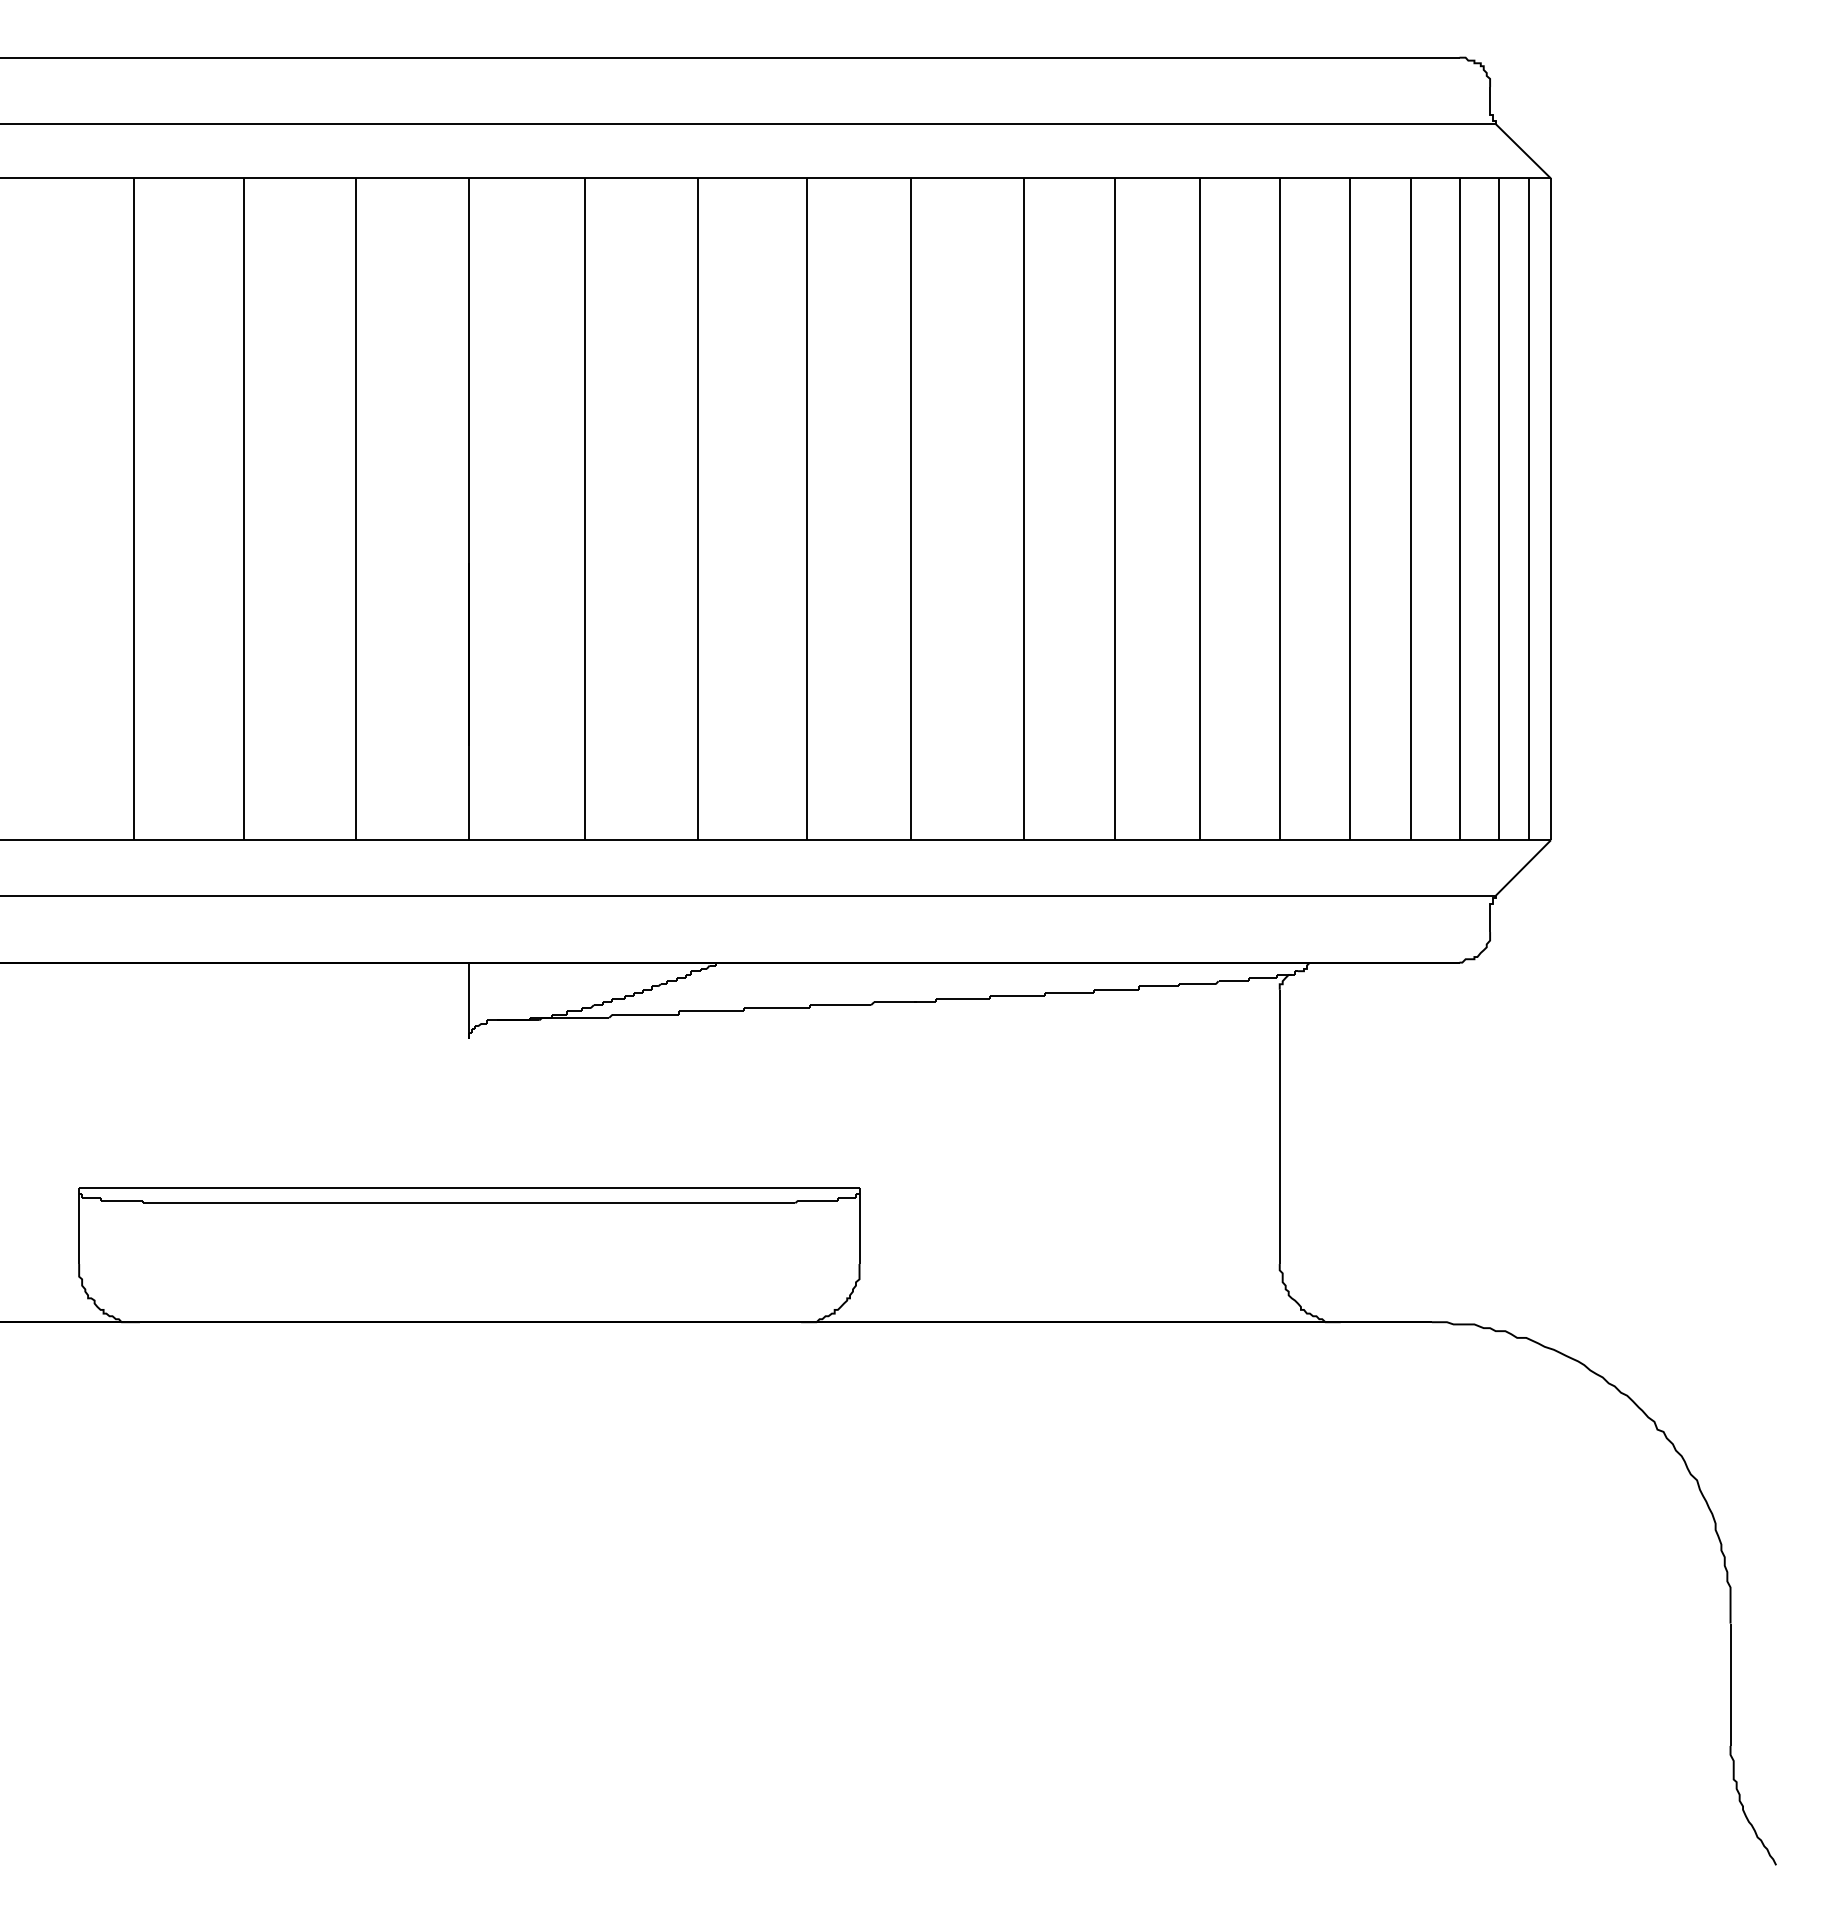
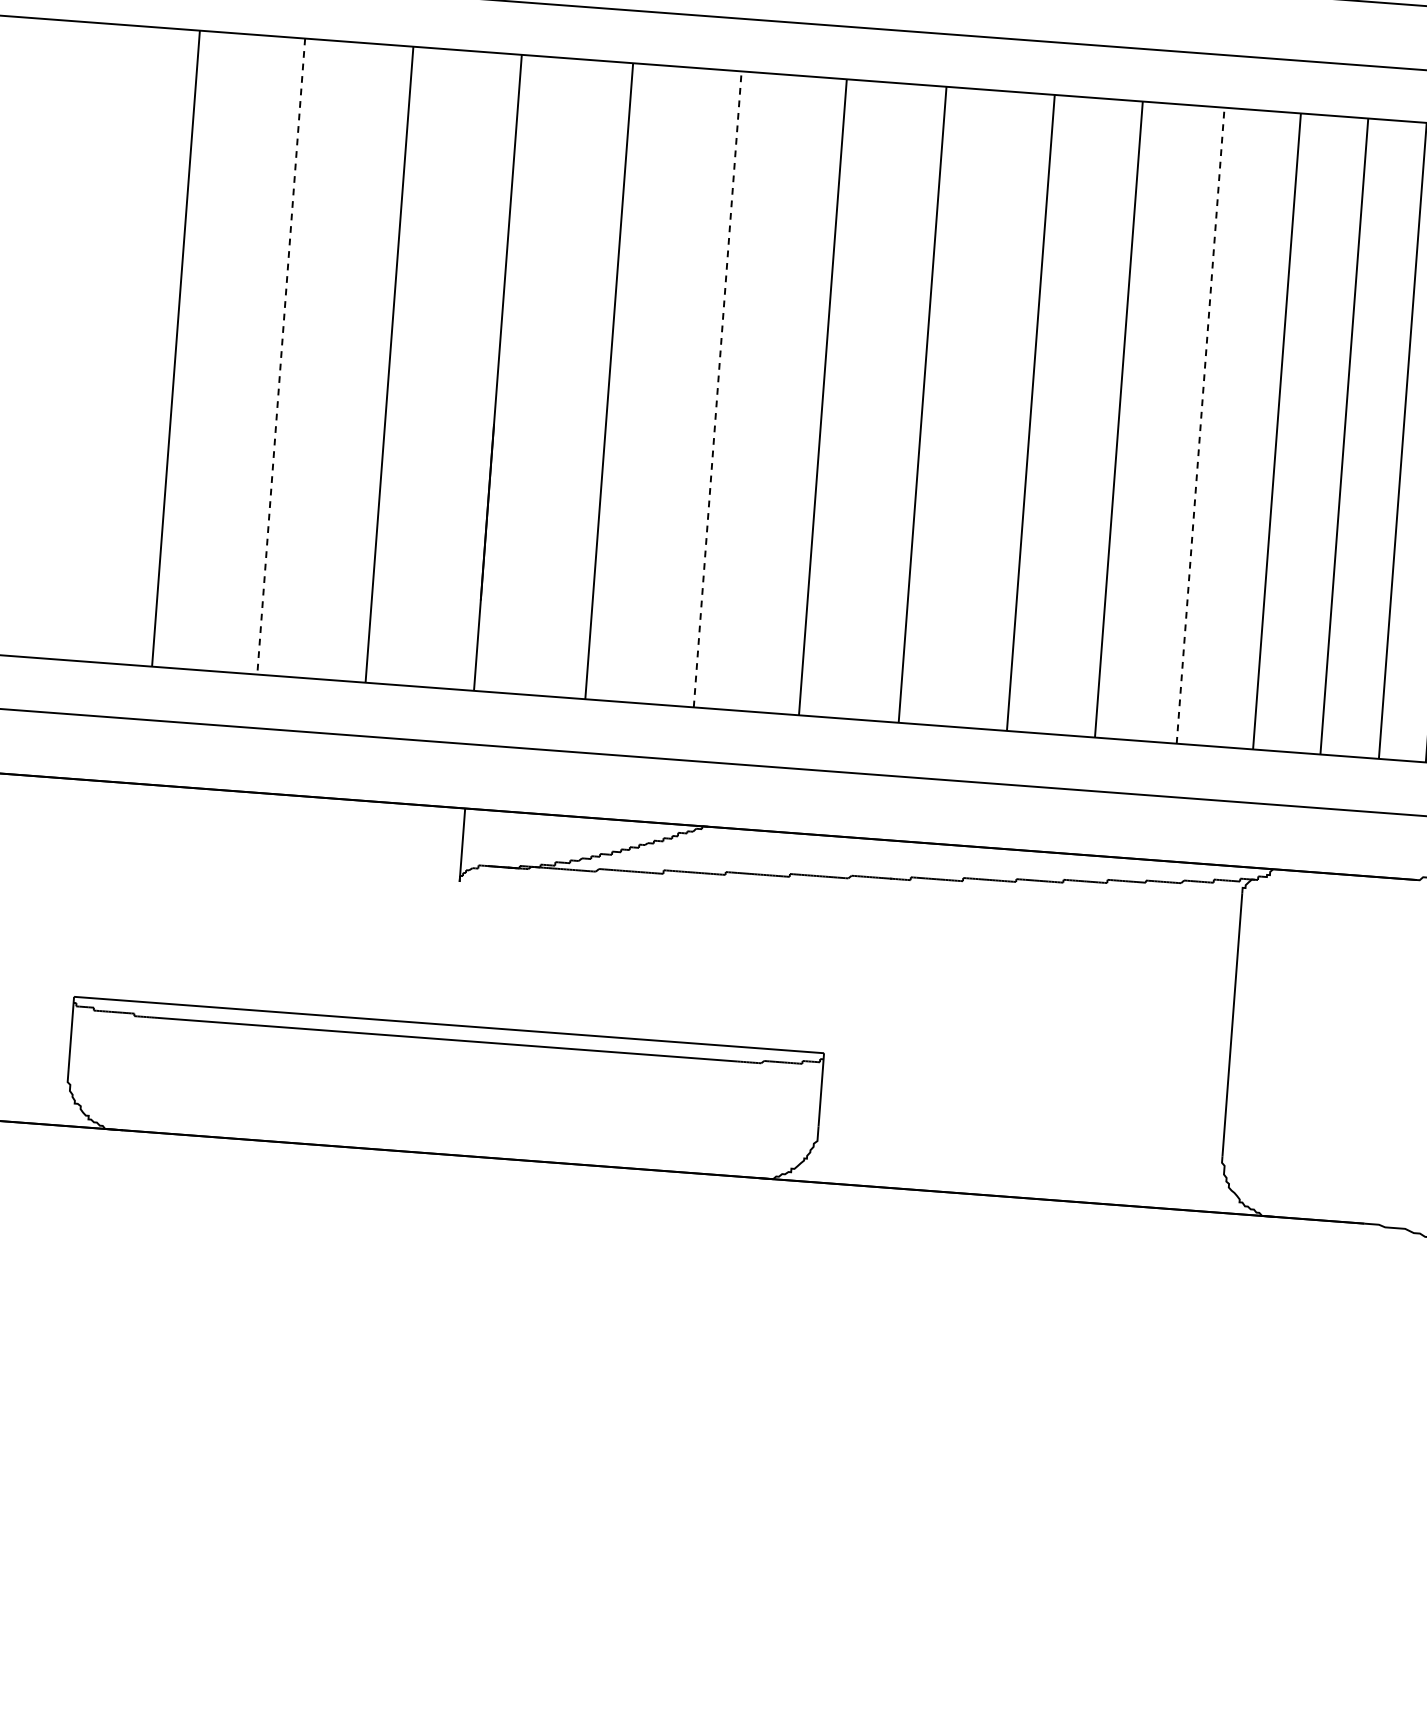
line: (243, 509) -> (281, 356), solid -> dashed
line: (697, 509) -> (717, 389), solid -> dashed
line: (1200, 509) -> (1200, 425), solid -> dashed

